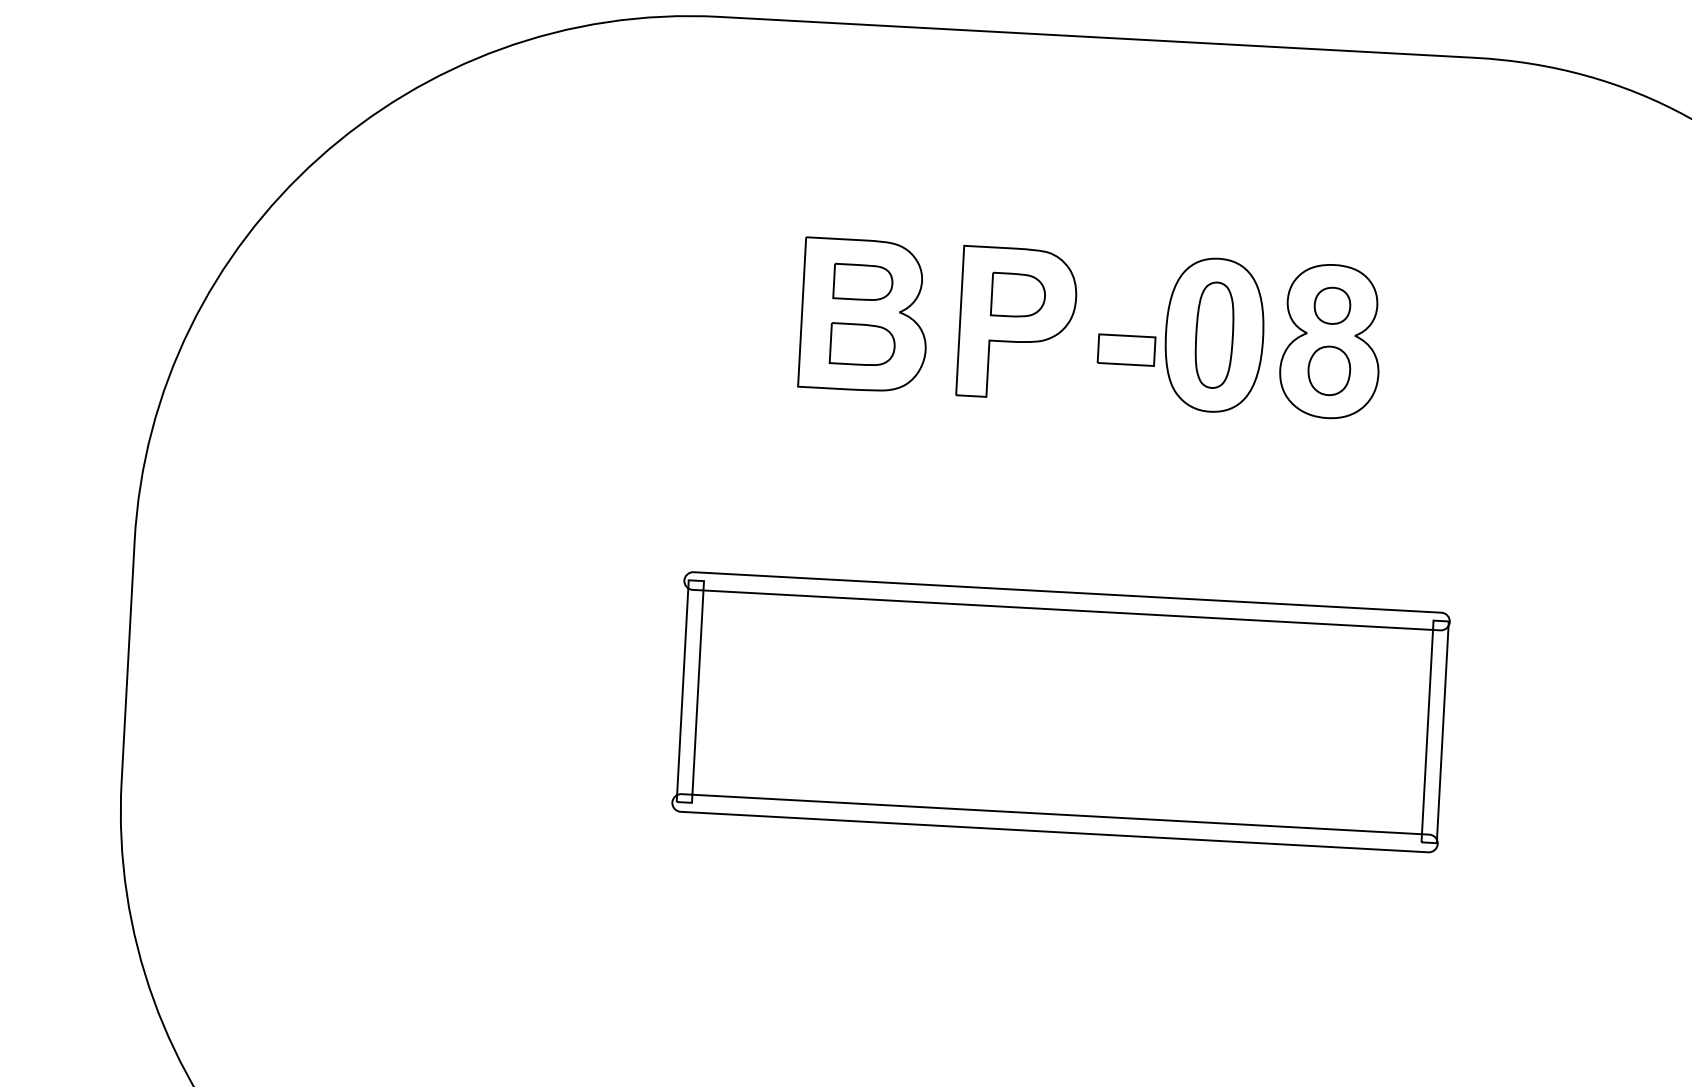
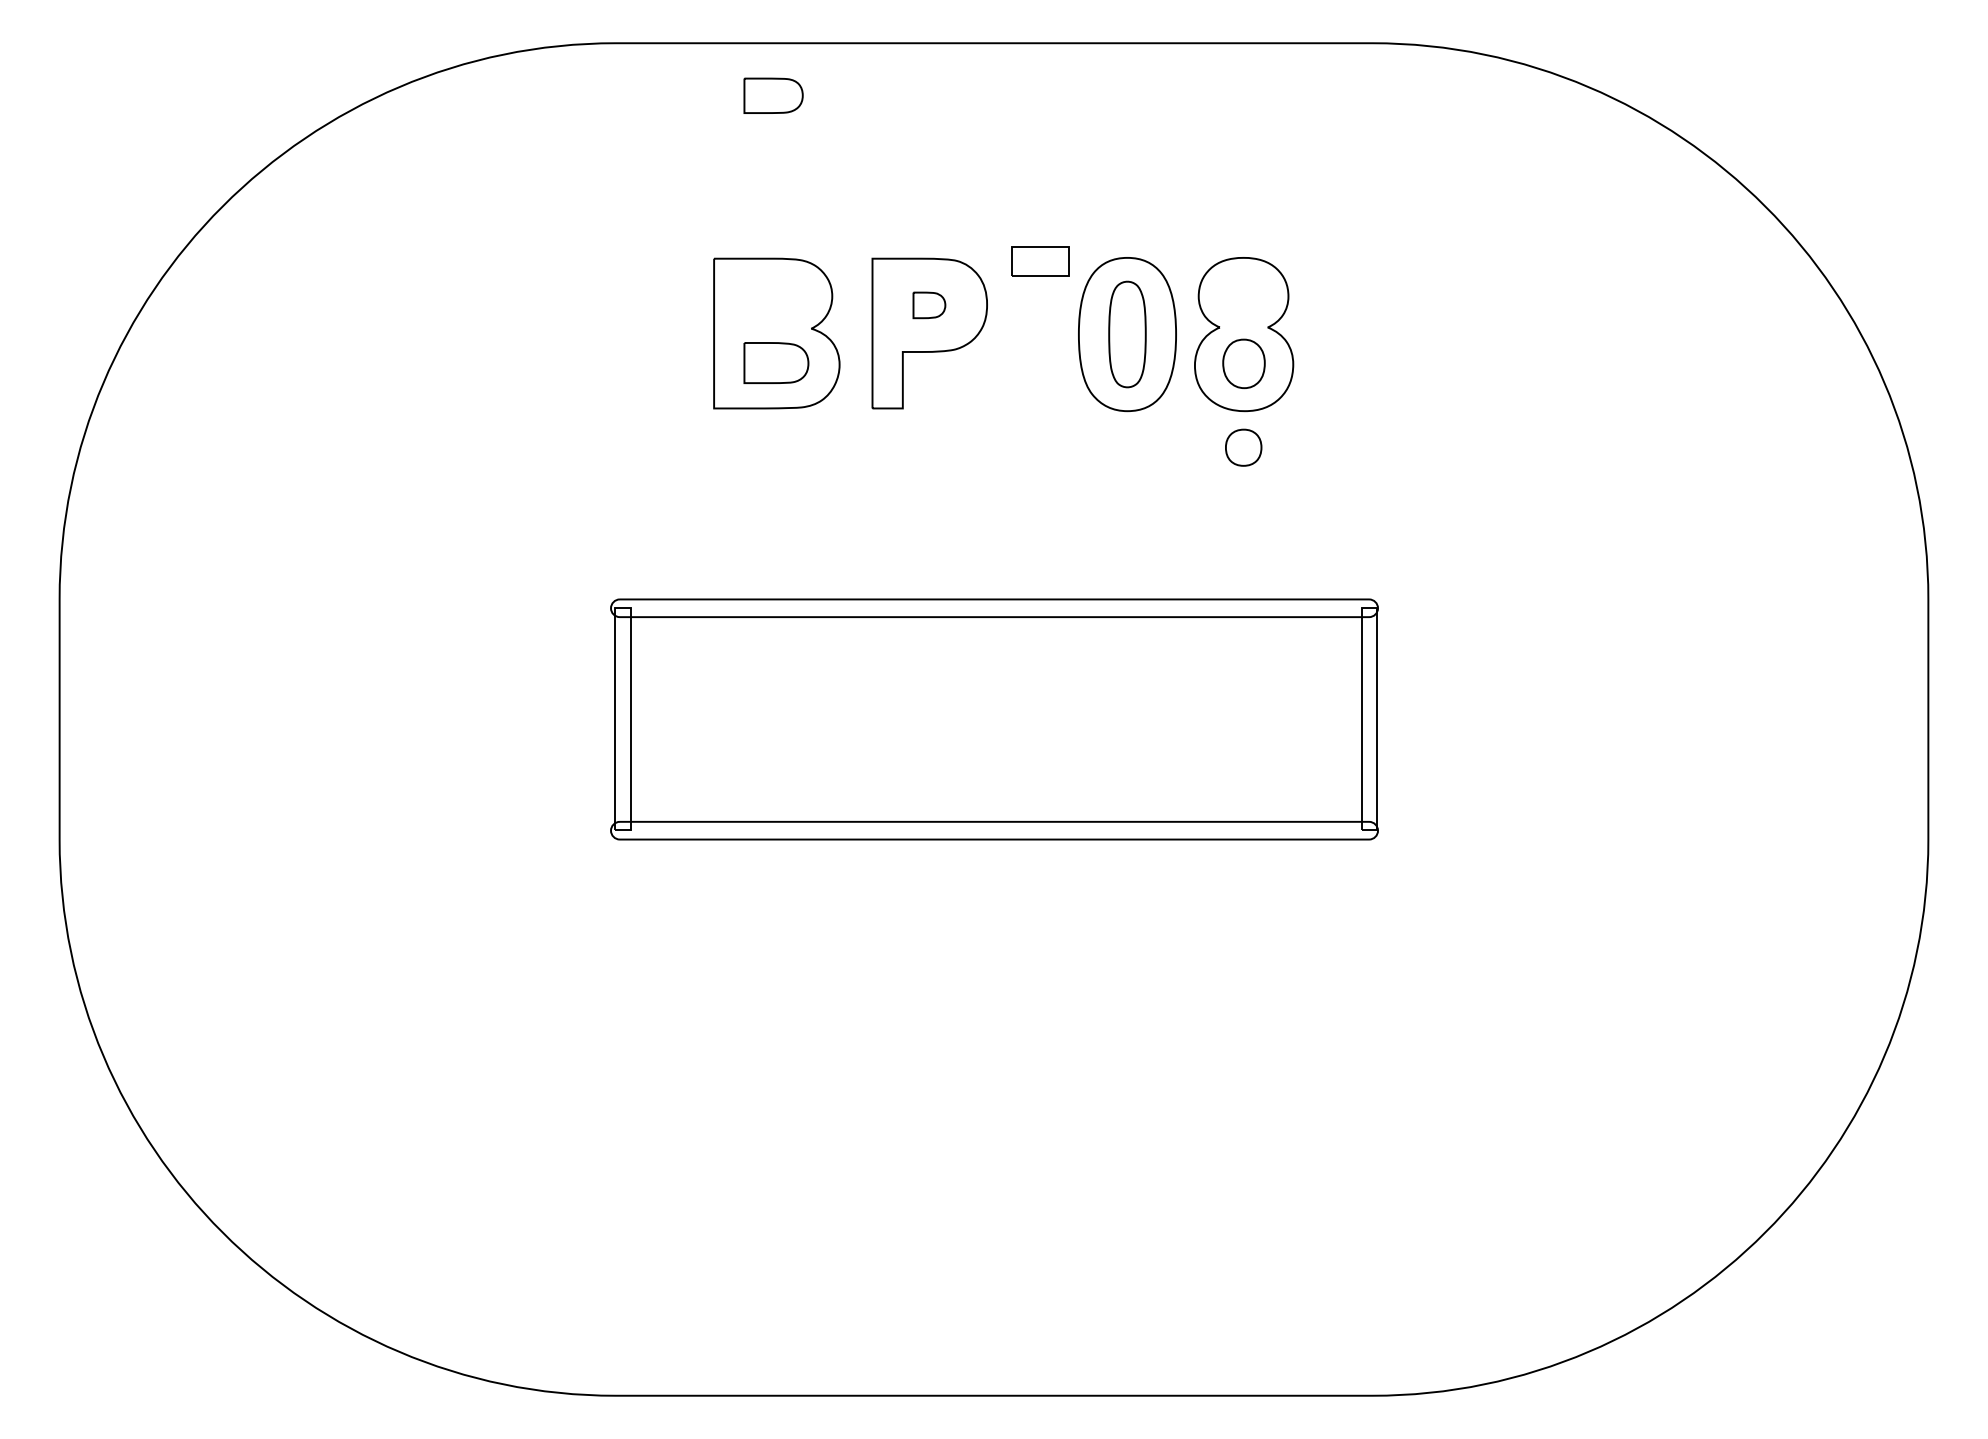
part: (863, 282) -> (773, 95), moved
part: (1018, 295) -> (929, 305), size x0.6
part: (1332, 305) -> (1243, 447), moved
part: (1126, 350) -> (1040, 261), moved

